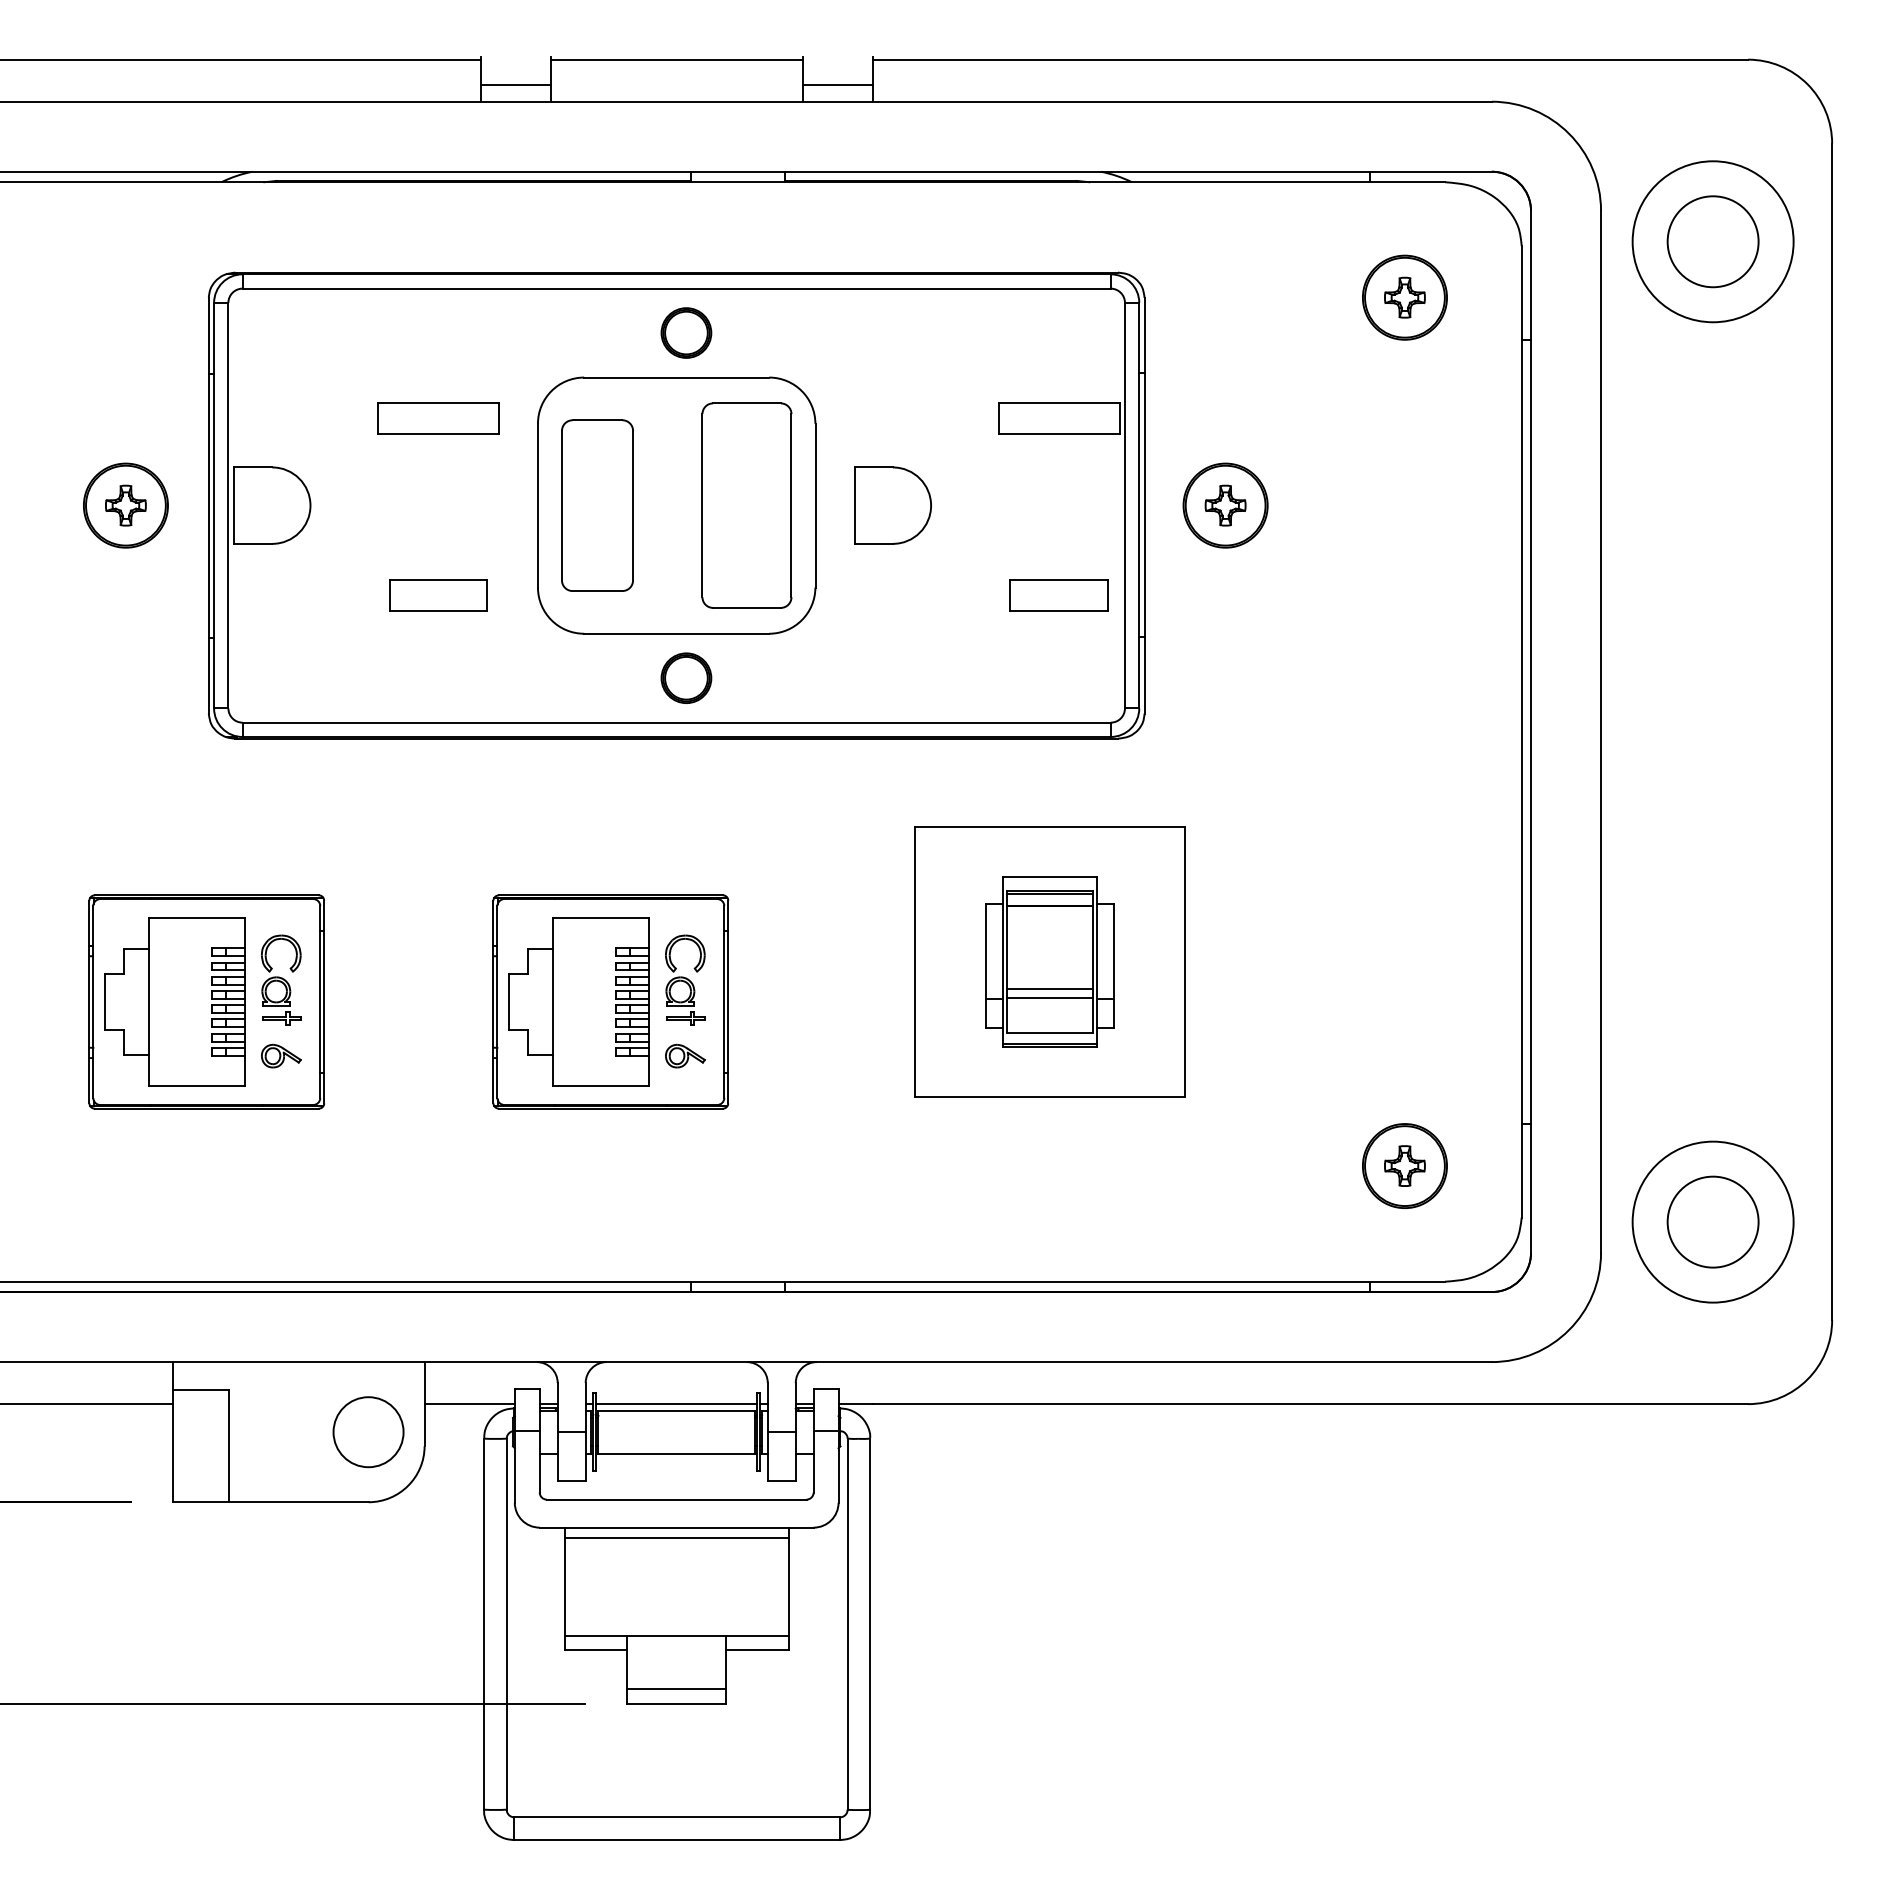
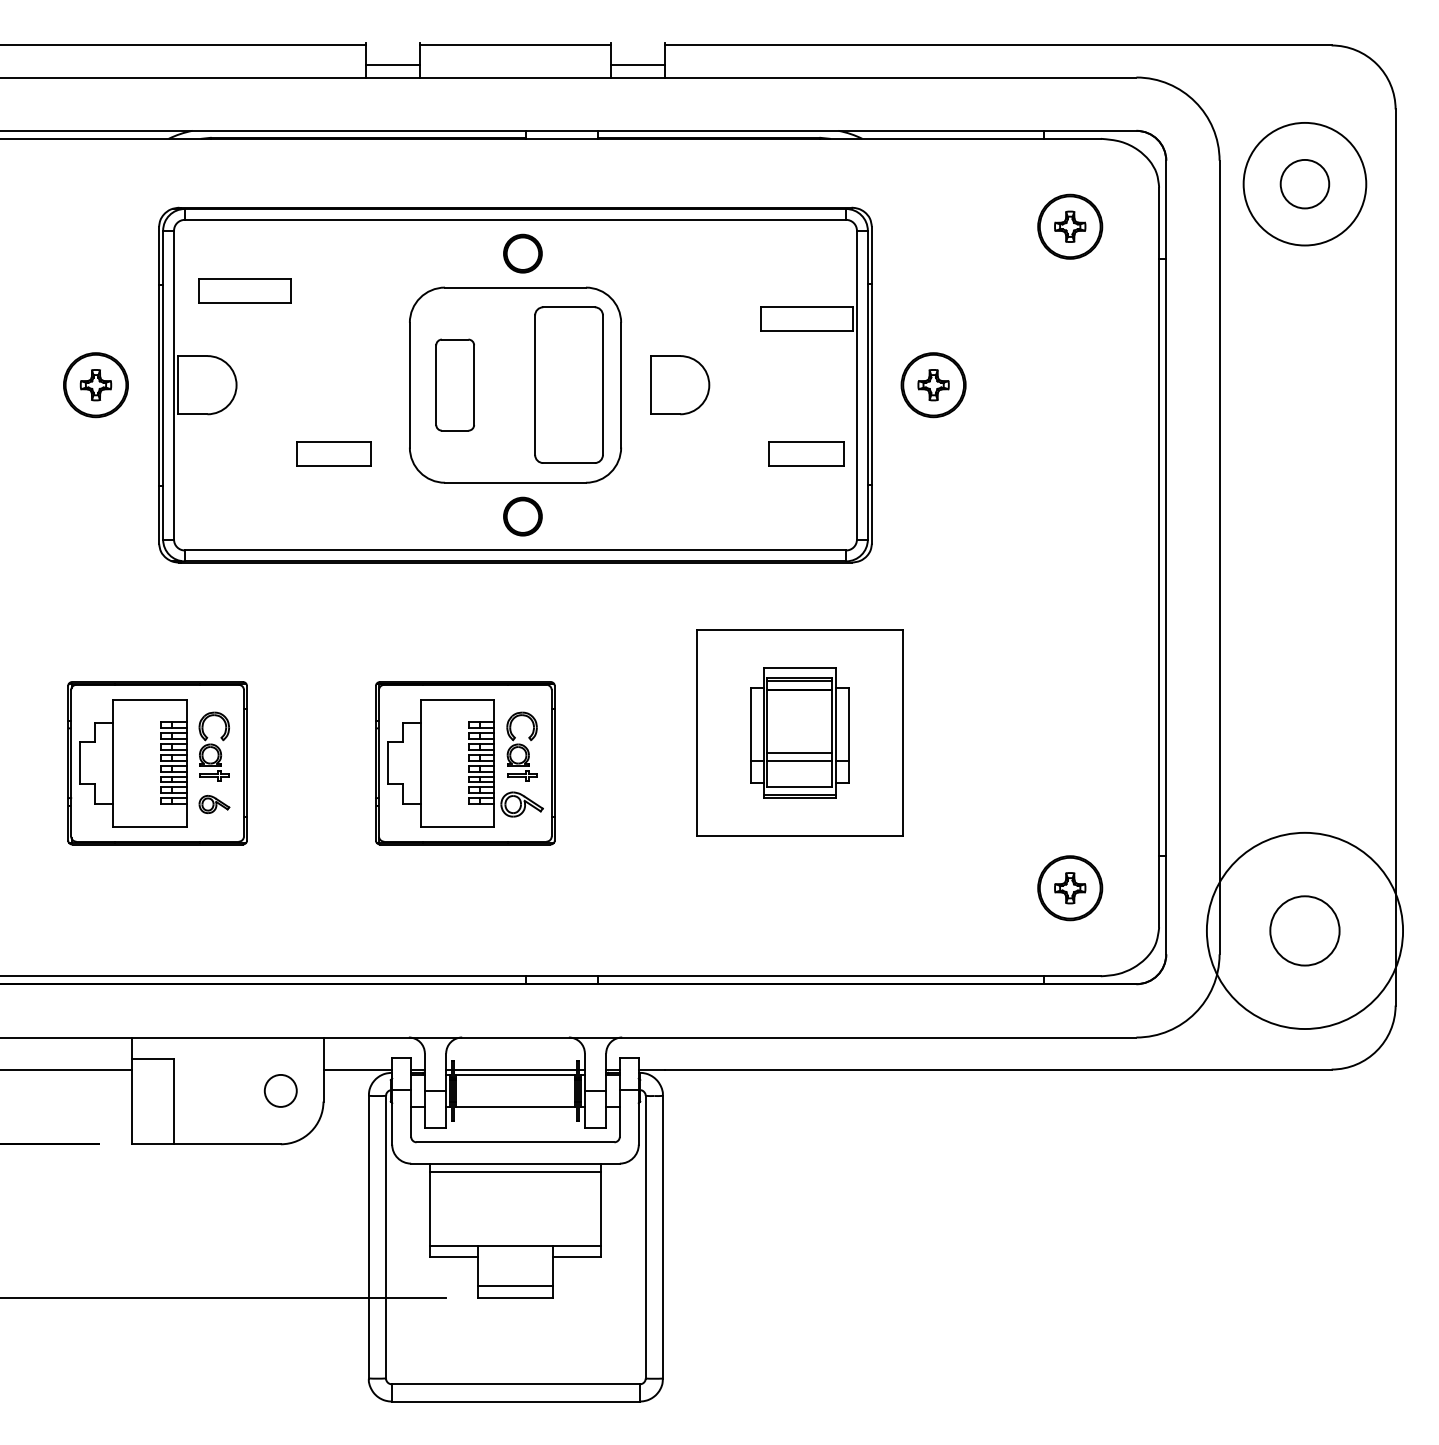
circle: (1712, 241) -> (1304, 183), size x0.7
part: (438, 418) -> (244, 290), moved
part: (597, 505) -> (455, 385), size x0.7
part: (685, 1055) -> (522, 804), size x1.4
circle: (1712, 1221) -> (1304, 930), size x1.6
circle: (368, 1432) -> (280, 1091), size x0.6

